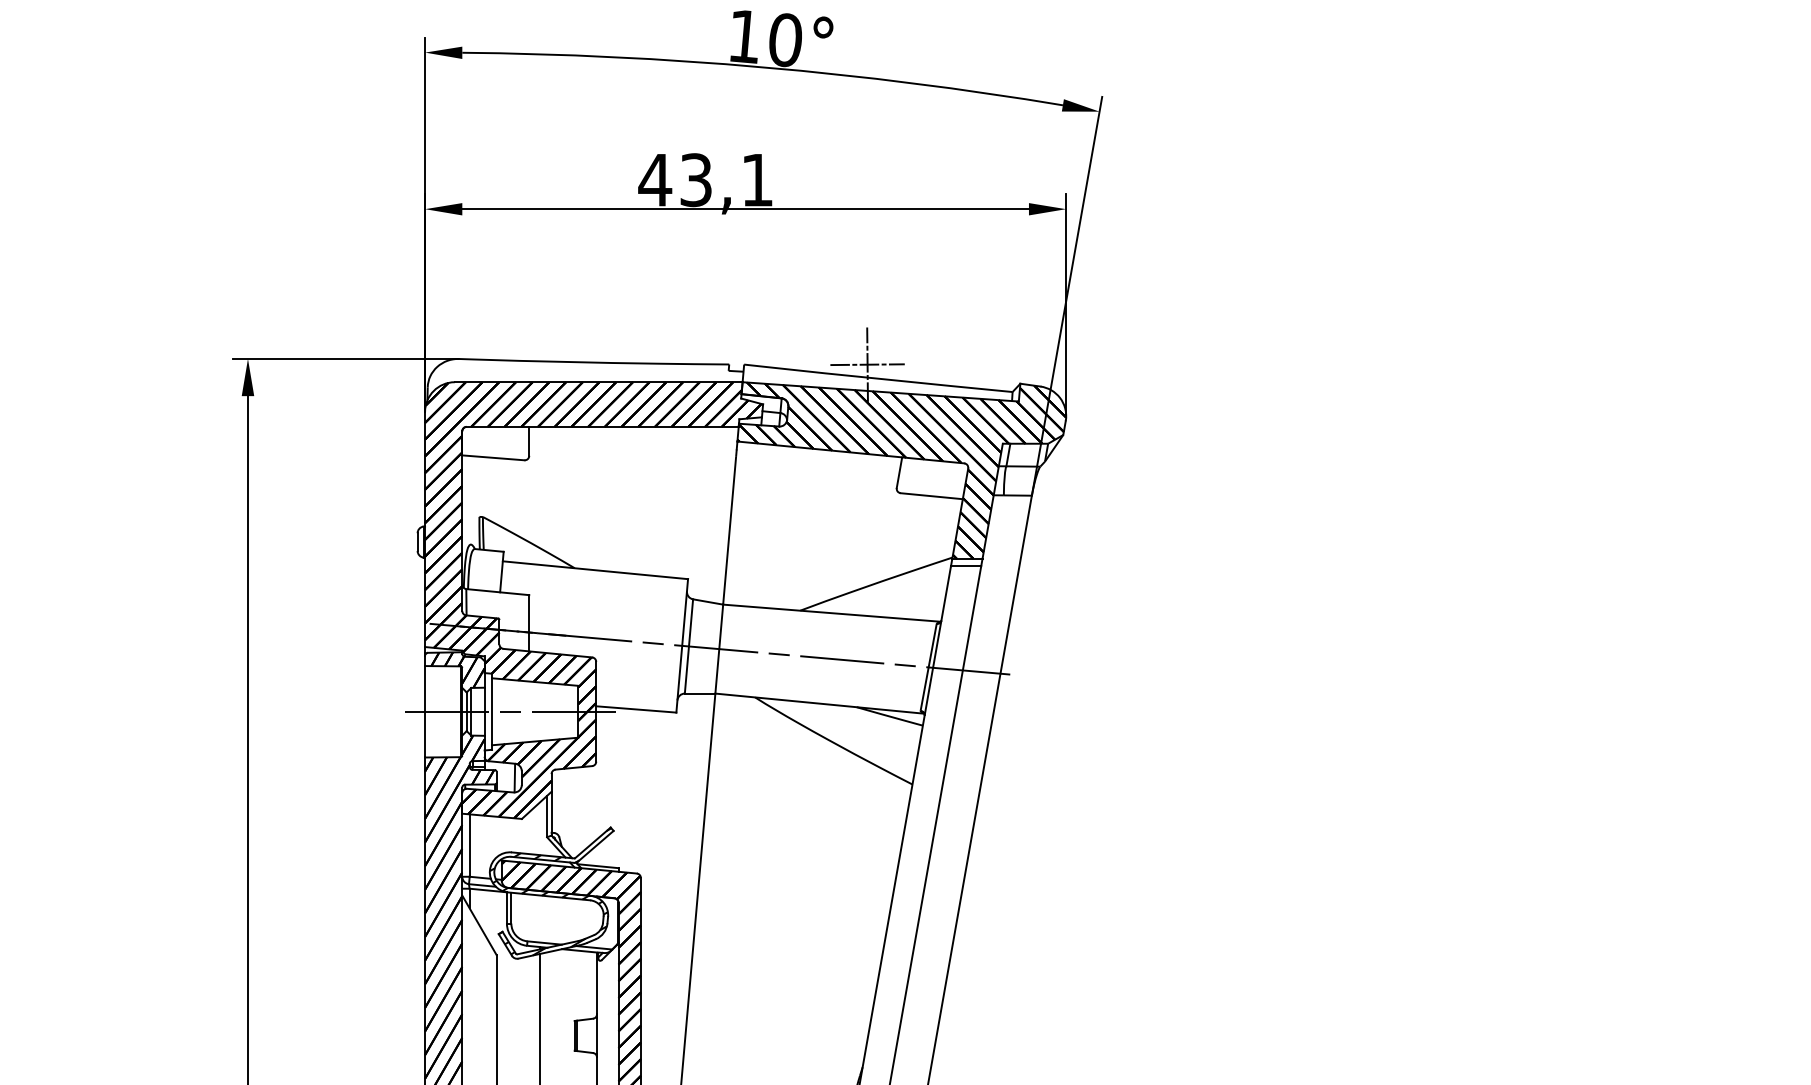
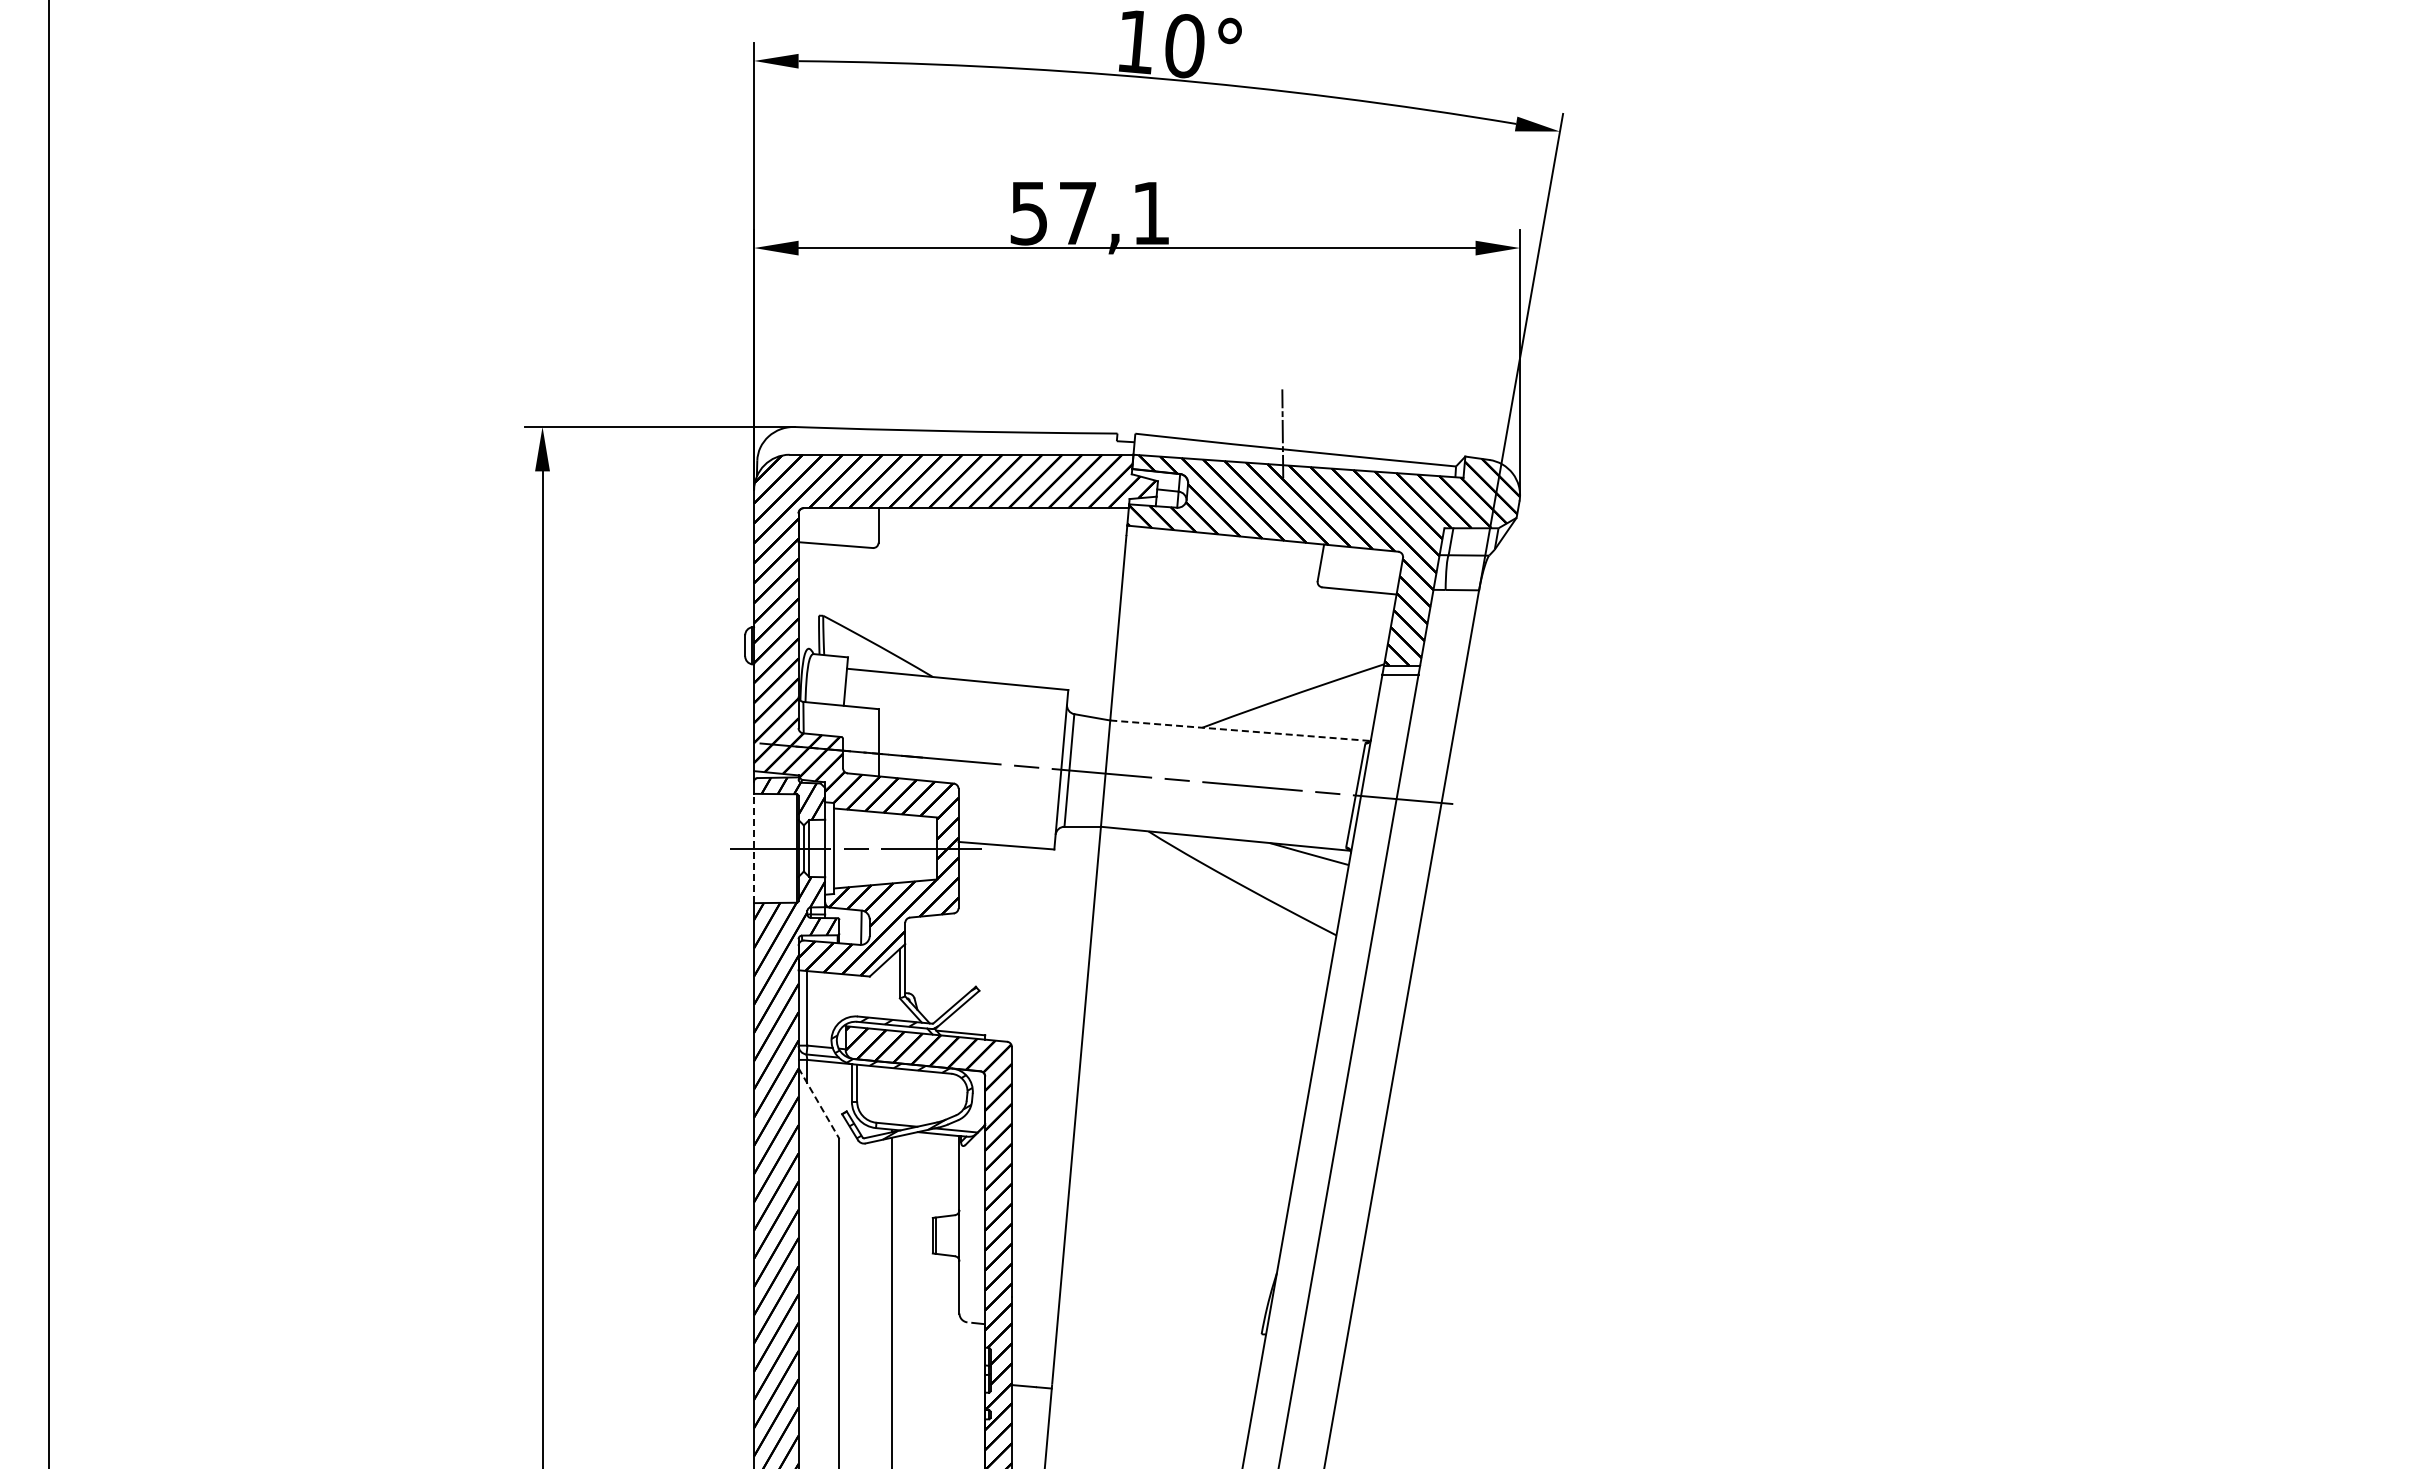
text: (674, 180) -> (1052, 213), 43,1 -> 57,1
line: (867, 364) -> (1282, 433), removed
line: (832, 613) -> (1240, 730), solid -> dashed
line: (425, 711) -> (754, 848), solid -> dashed
line: (479, 925) -> (819, 1103), solid -> dashed

